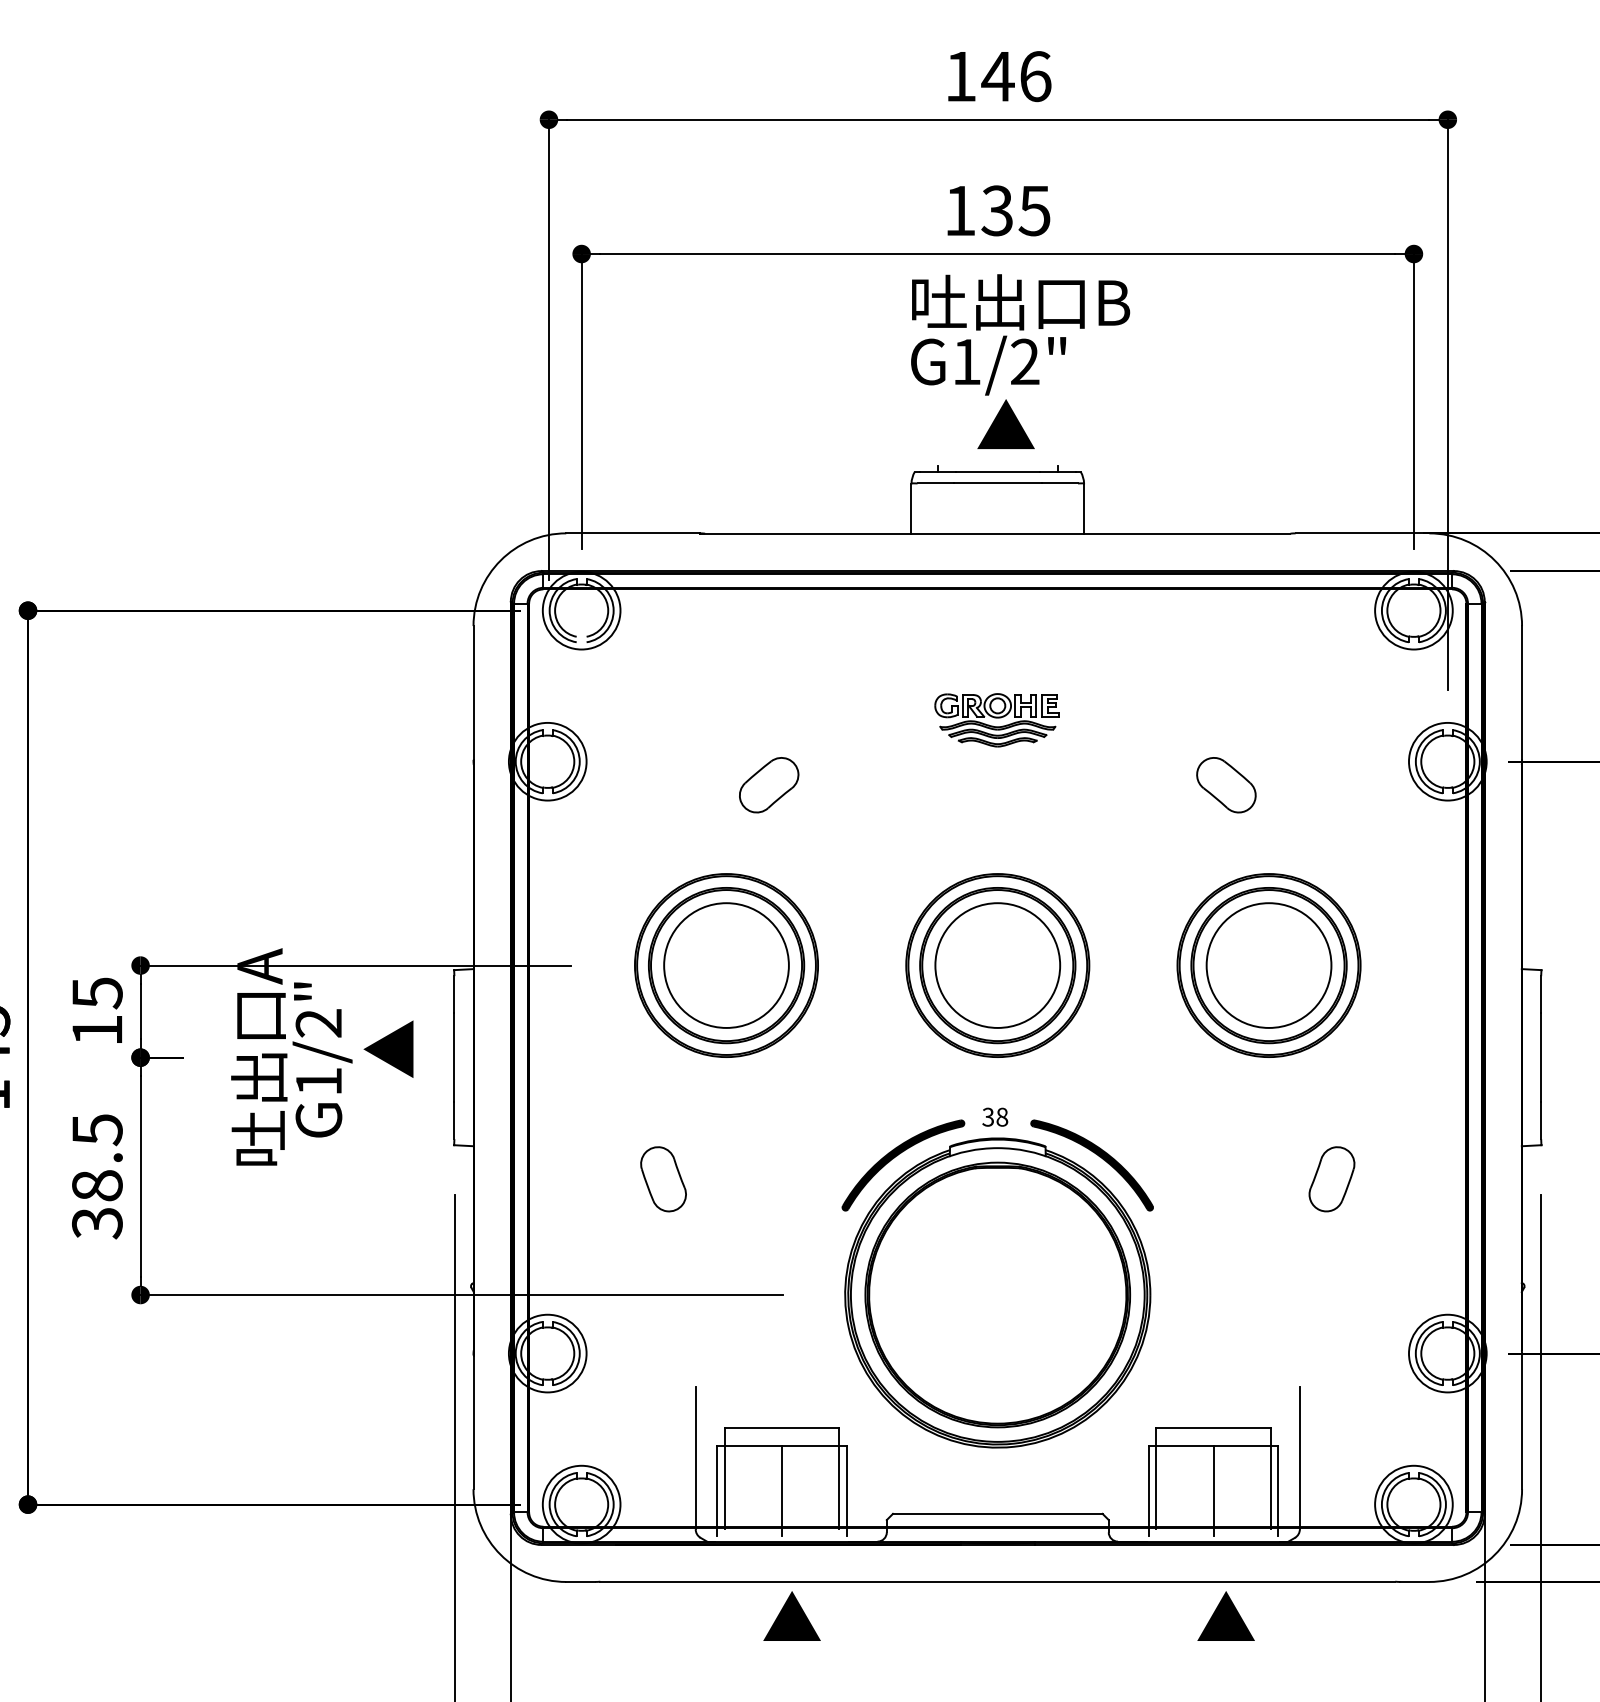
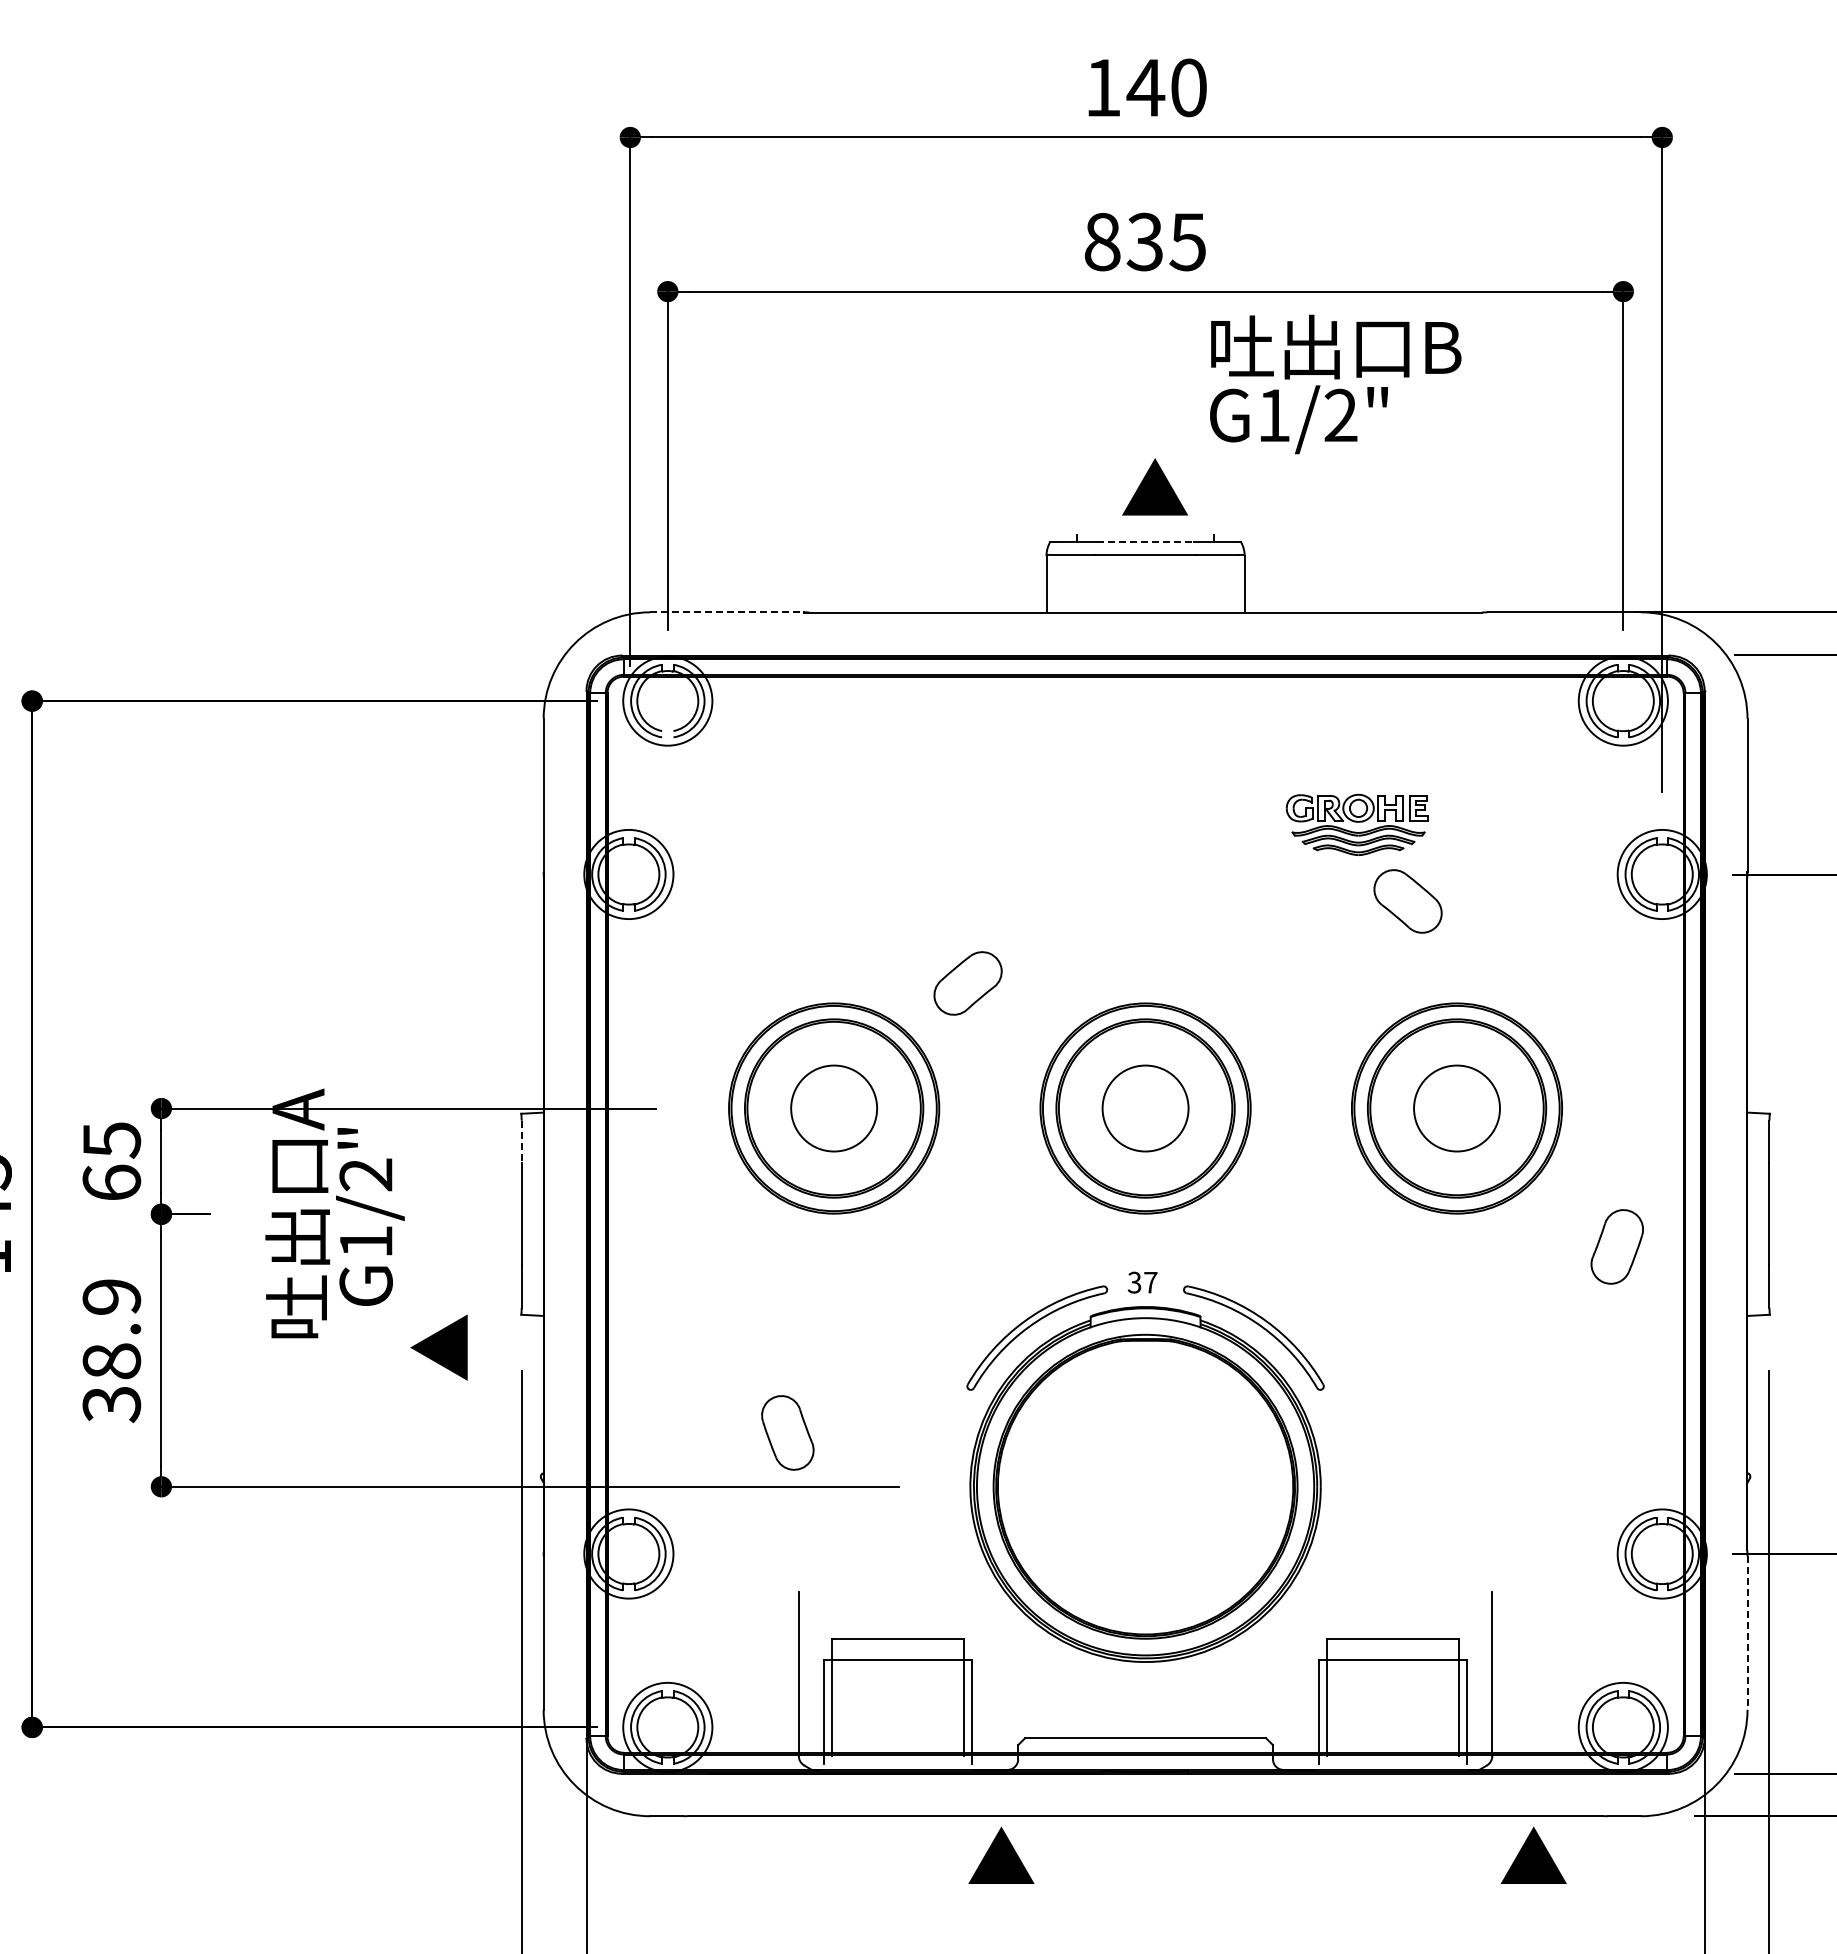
text: (1036, 76) -> (1189, 87), 146 -> 140
text: (960, 211) -> (1102, 242), 135 -> 835
text: (1020, 334) -> (1335, 384), moved
line: (998, 471) -> (1146, 541), solid -> dashed
line: (632, 533) -> (726, 612), solid -> dashed
part: (995, 719) -> (1356, 824), moved
part: (768, 785) -> (967, 983), moved
circle: (725, 965) -> (833, 1108), size x0.6
circle: (997, 965) -> (1145, 1108), size x0.6
circle: (1268, 965) -> (1456, 1108), size x0.6
line: (454, 995) -> (521, 1142), solid -> dashed
text: (97, 1029) -> (111, 1181), 15 -> 65
text: (388, 1049) -> (438, 1347), moved
text: (1002, 1117) -> (1150, 1282), 38 -> 37
text: (97, 1130) -> (111, 1297), 38.5 -> 38.9
fill: (903, 1164) -> (1037, 1337), removed
fill: (1091, 1164) -> (1253, 1337), removed
part: (663, 1178) -> (787, 1432), moved
part: (1331, 1178) -> (1616, 1246), moved
line: (1522, 1422) -> (1747, 1633), solid -> dashed
line: (781, 1490) -> (897, 1711), removed
line: (1213, 1490) -> (1393, 1711), removed
text: (792, 1615) -> (1001, 1854), moved
text: (1225, 1615) -> (1533, 1854), moved

